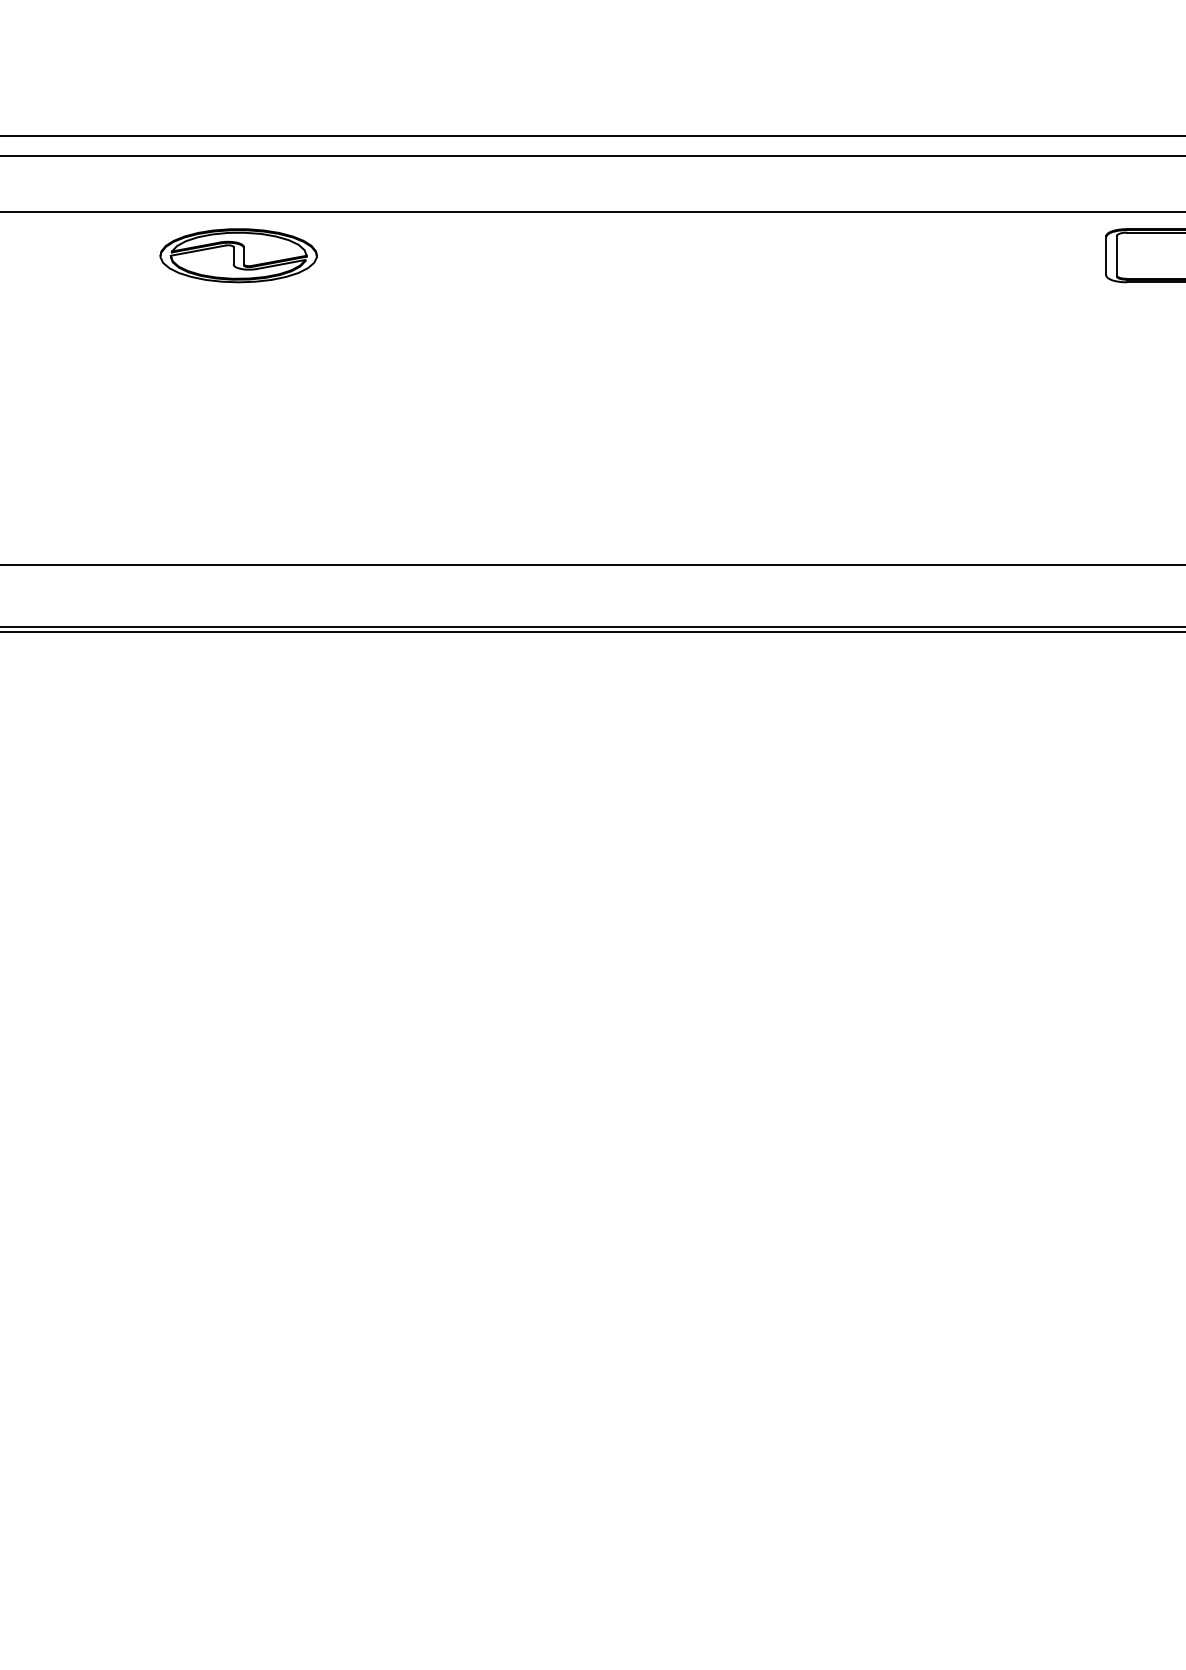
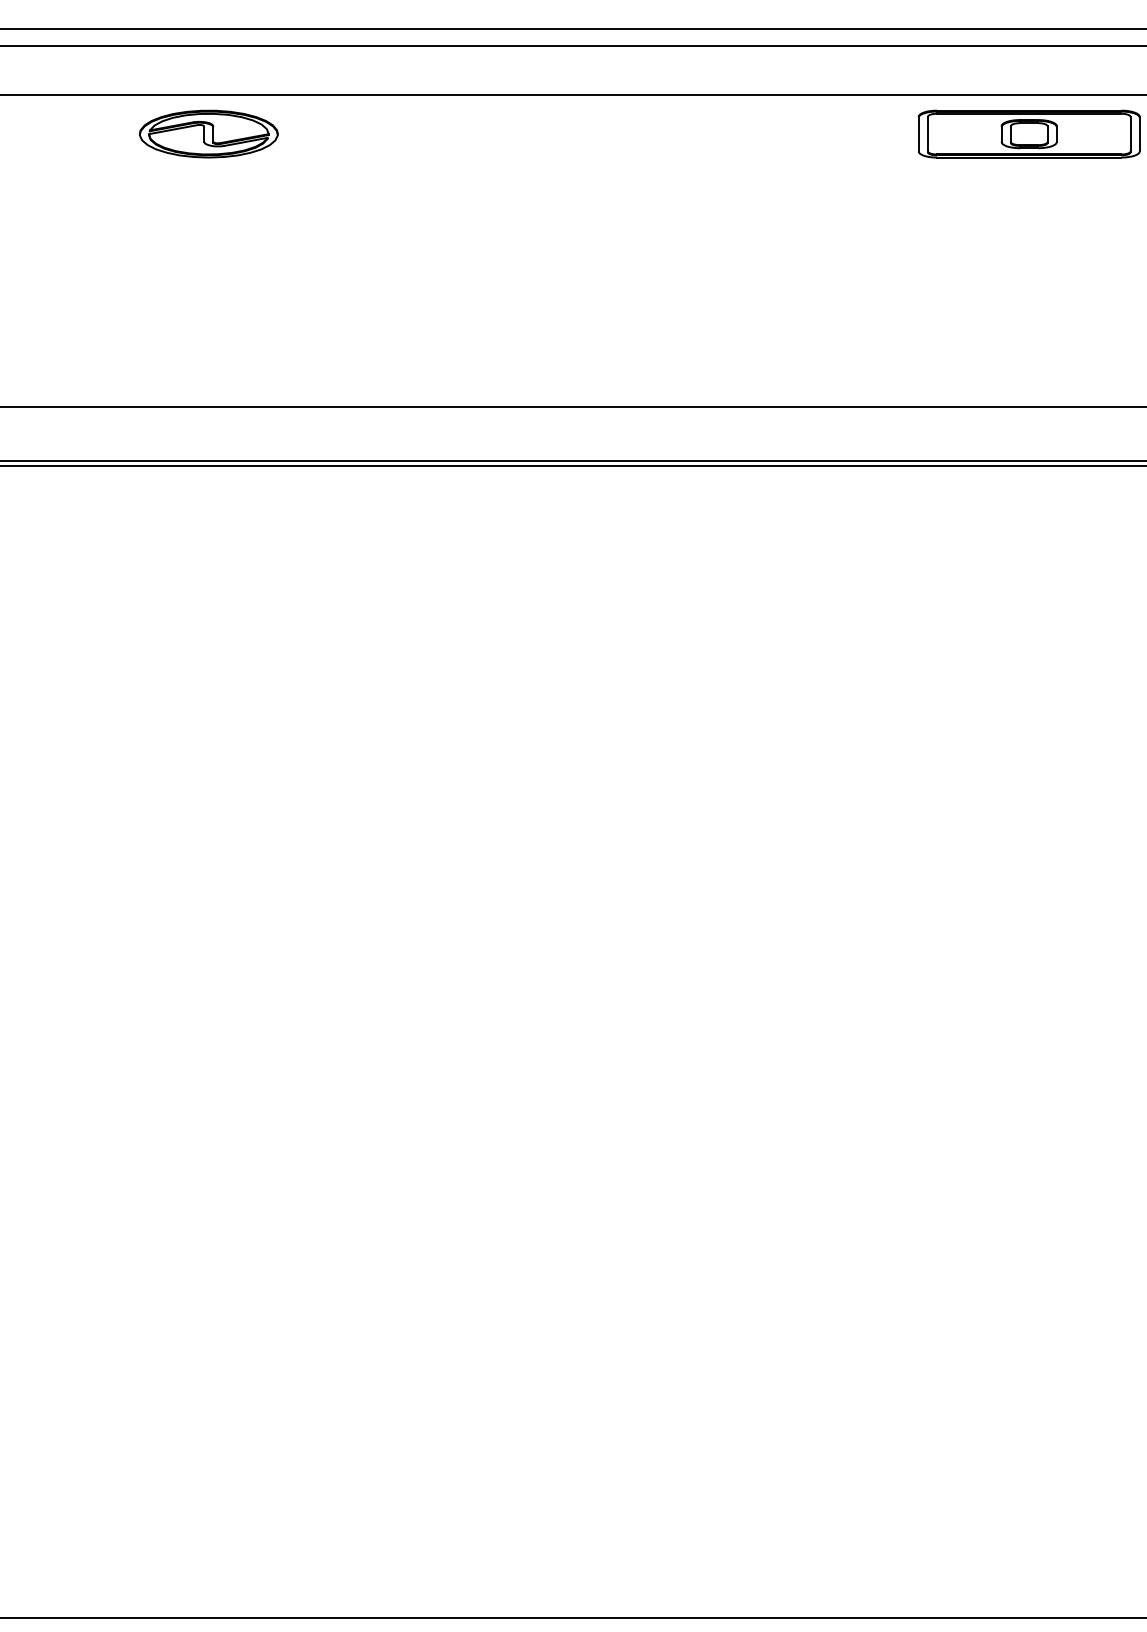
part: (238, 255) -> (208, 133), moved

